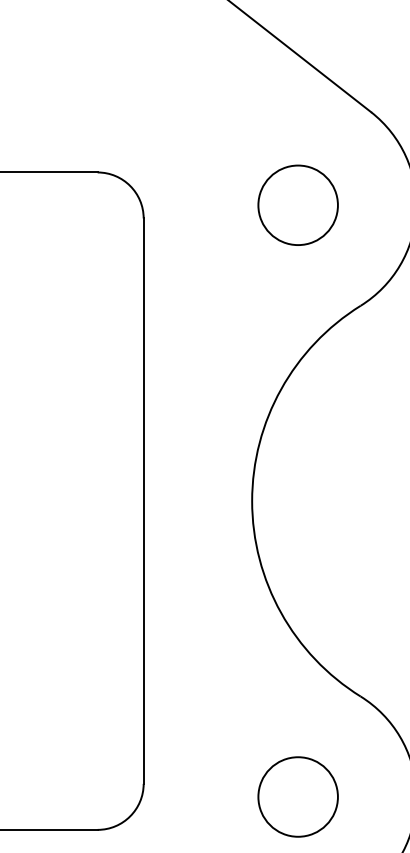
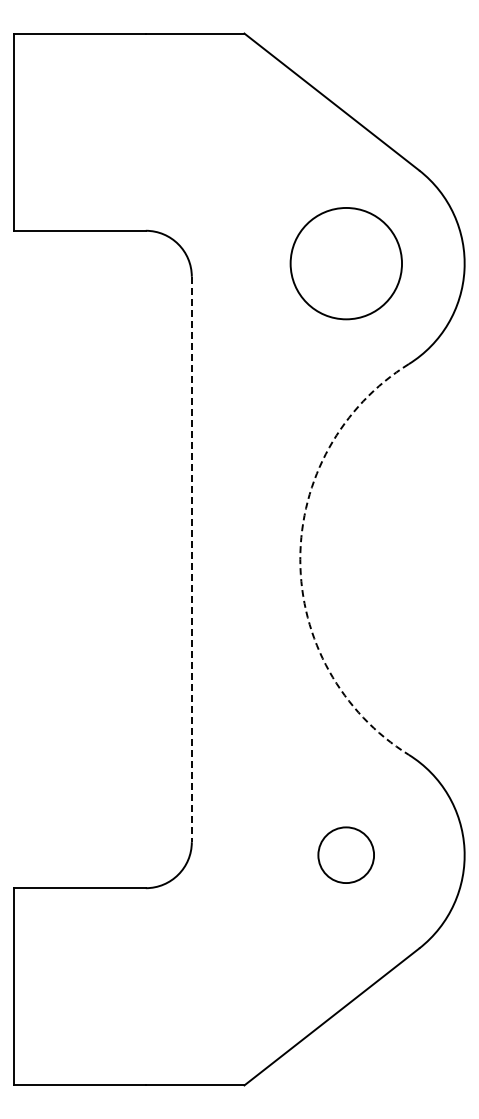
circle: (298, 205) -> (346, 263), size x1.4
line: (143, 501) -> (191, 559), solid -> dashed
arc: (252, 501) -> (300, 559), solid -> dashed
circle: (297, 796) -> (345, 854), size x0.7

